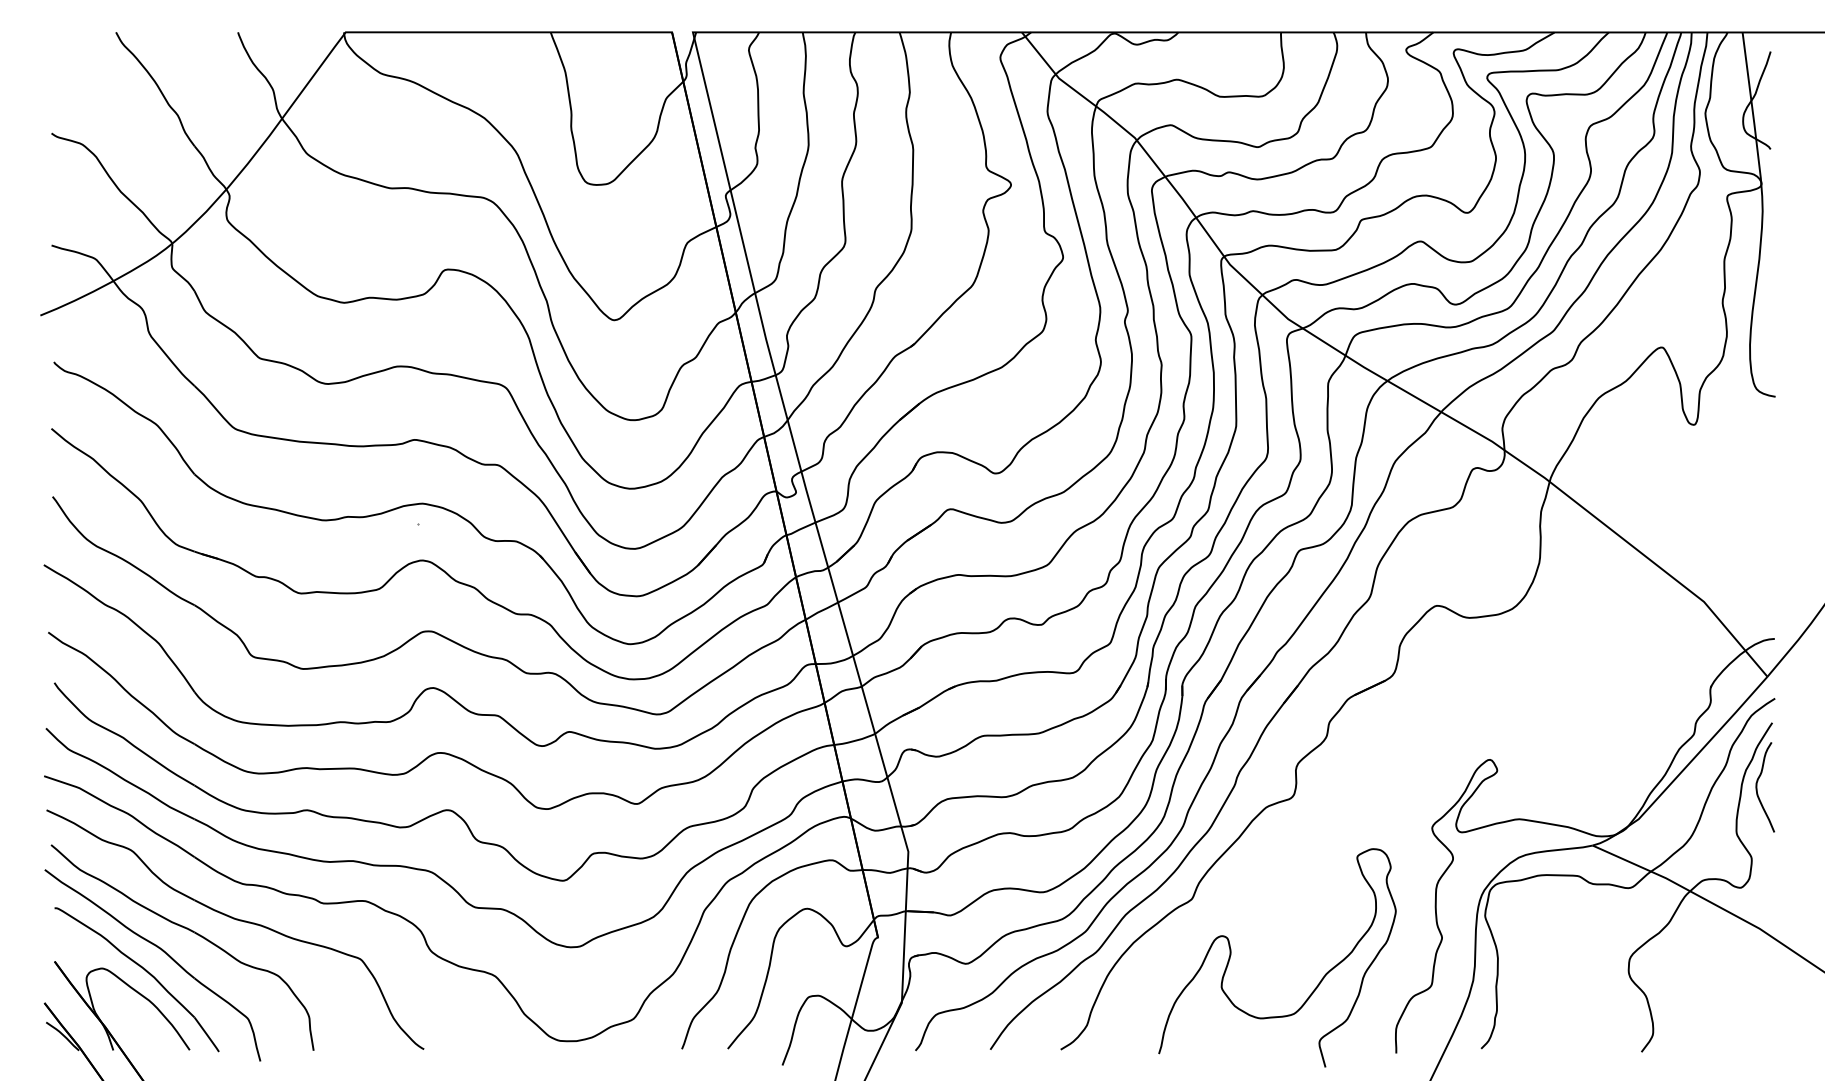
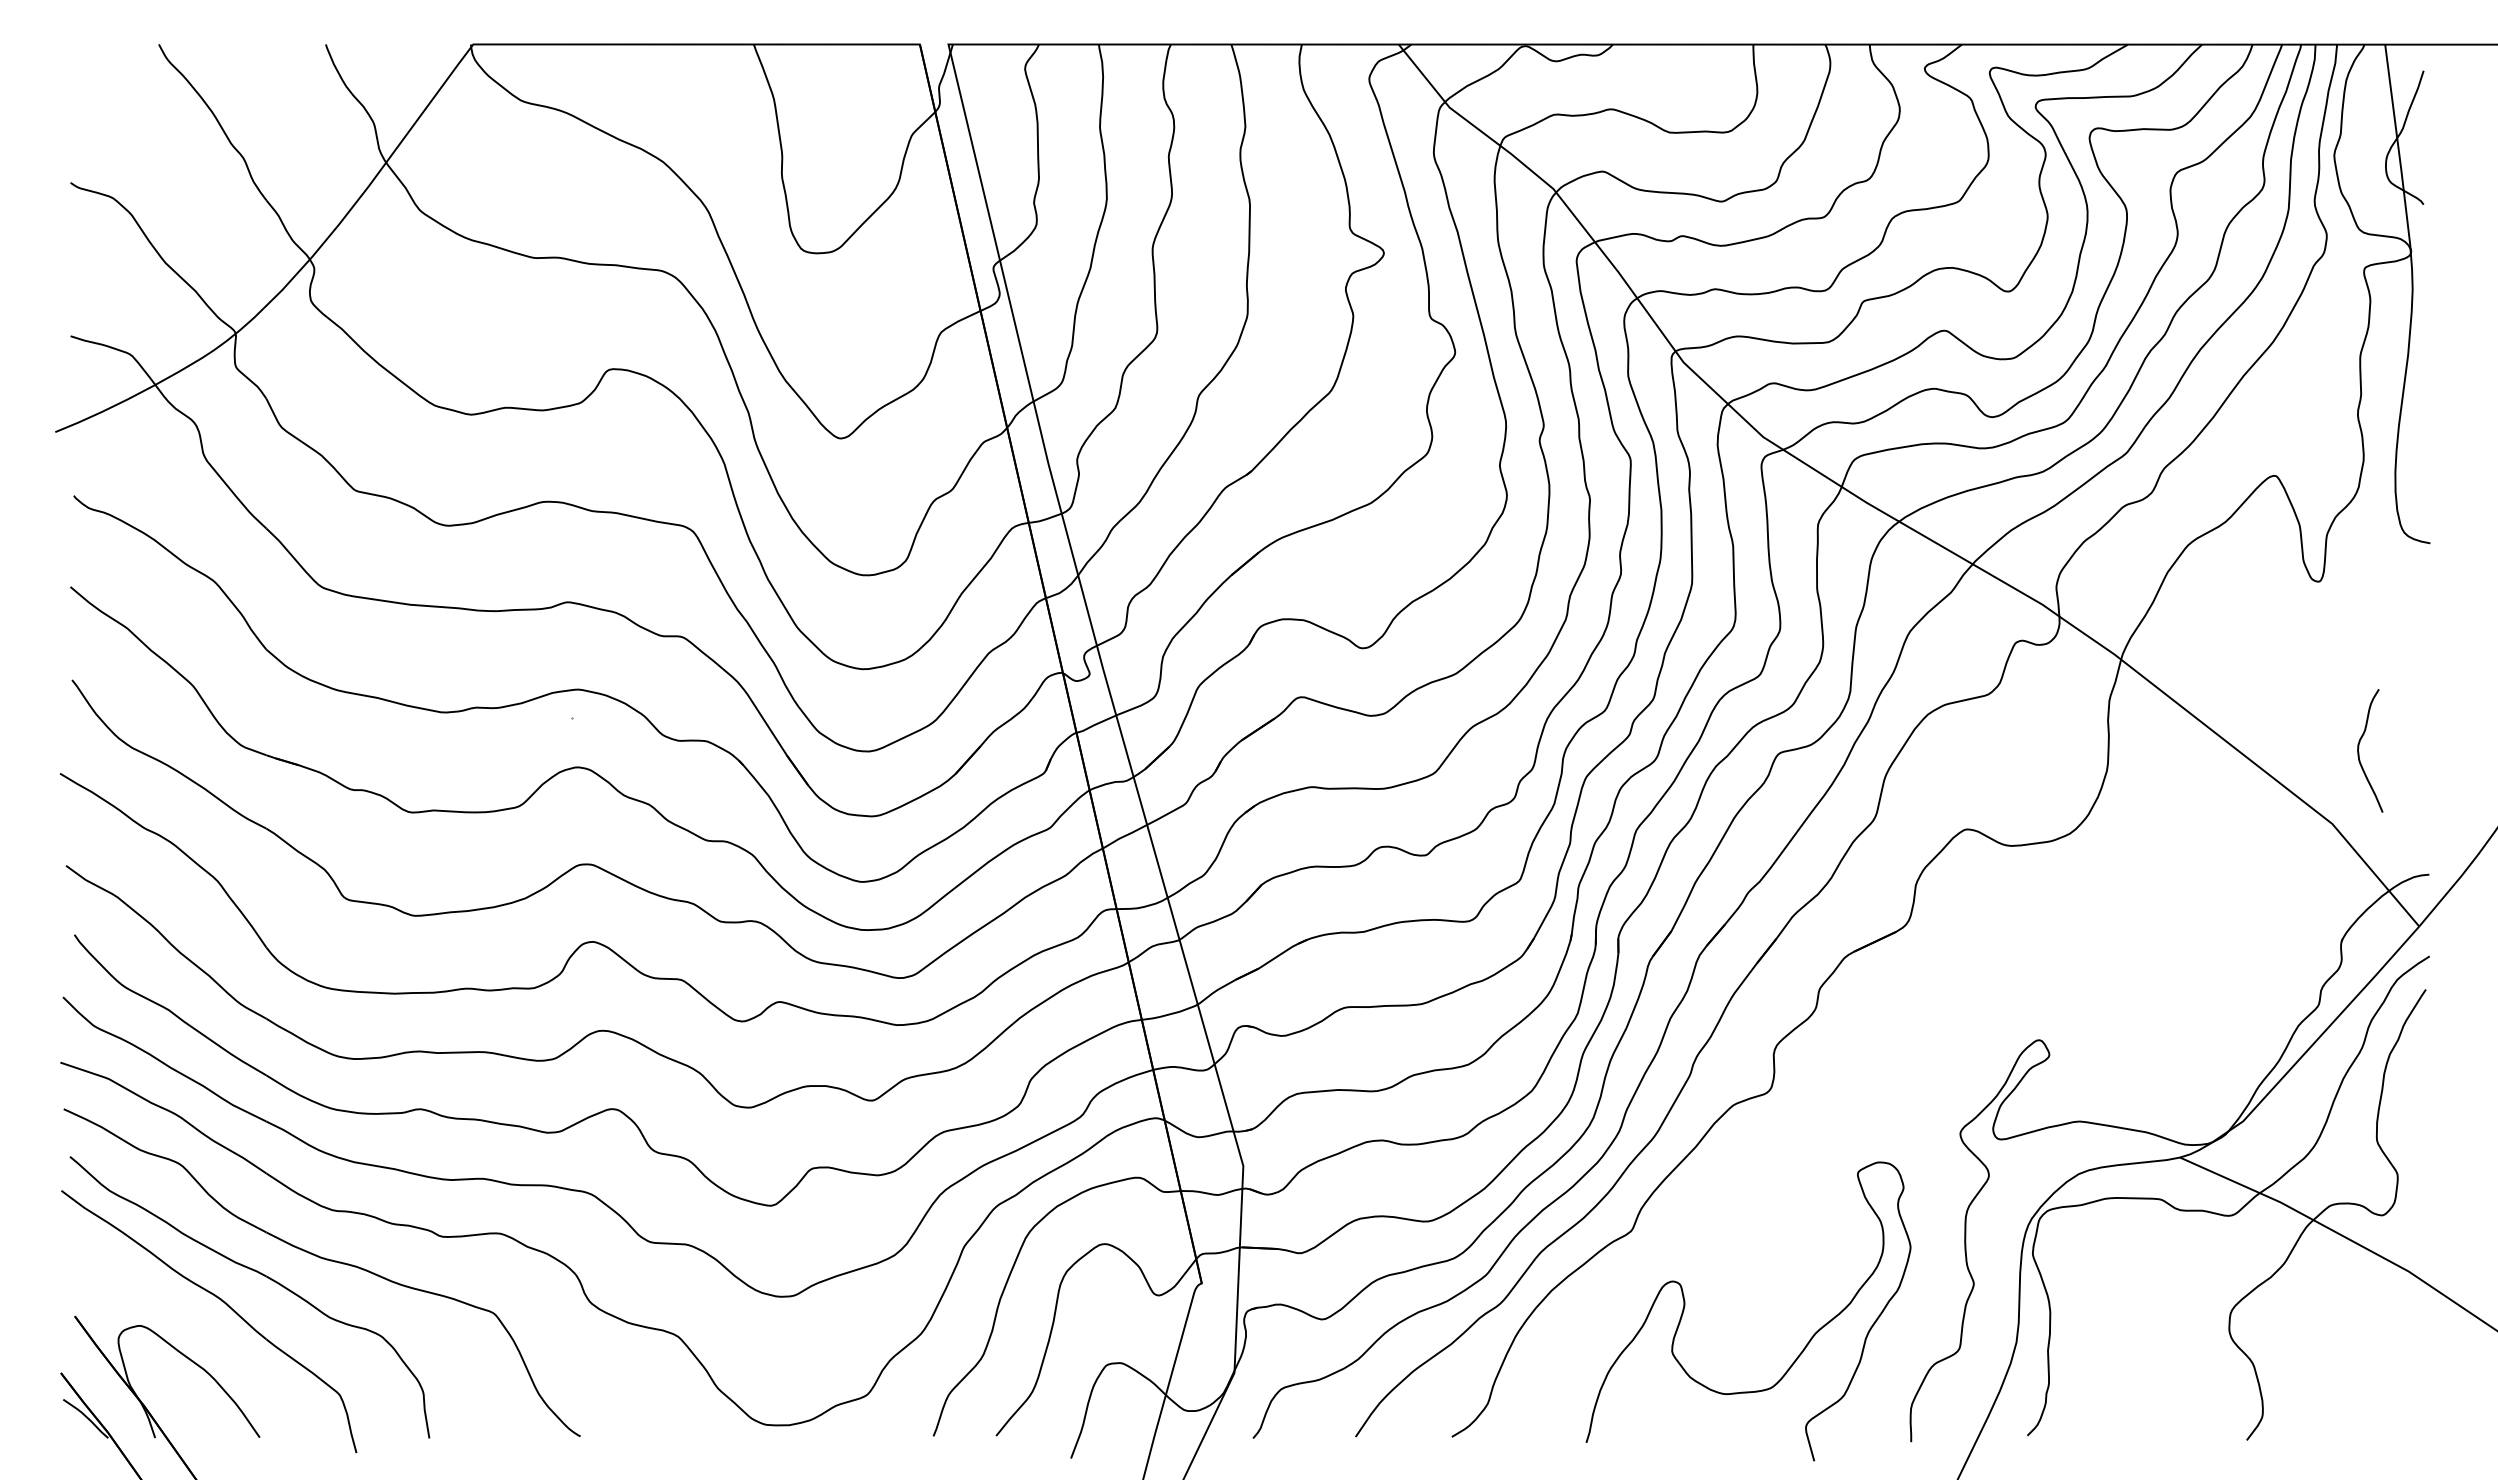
curve: (1757, 785) -> (2359, 748), moved
part: (143, 969) -> (196, 1327), removed

